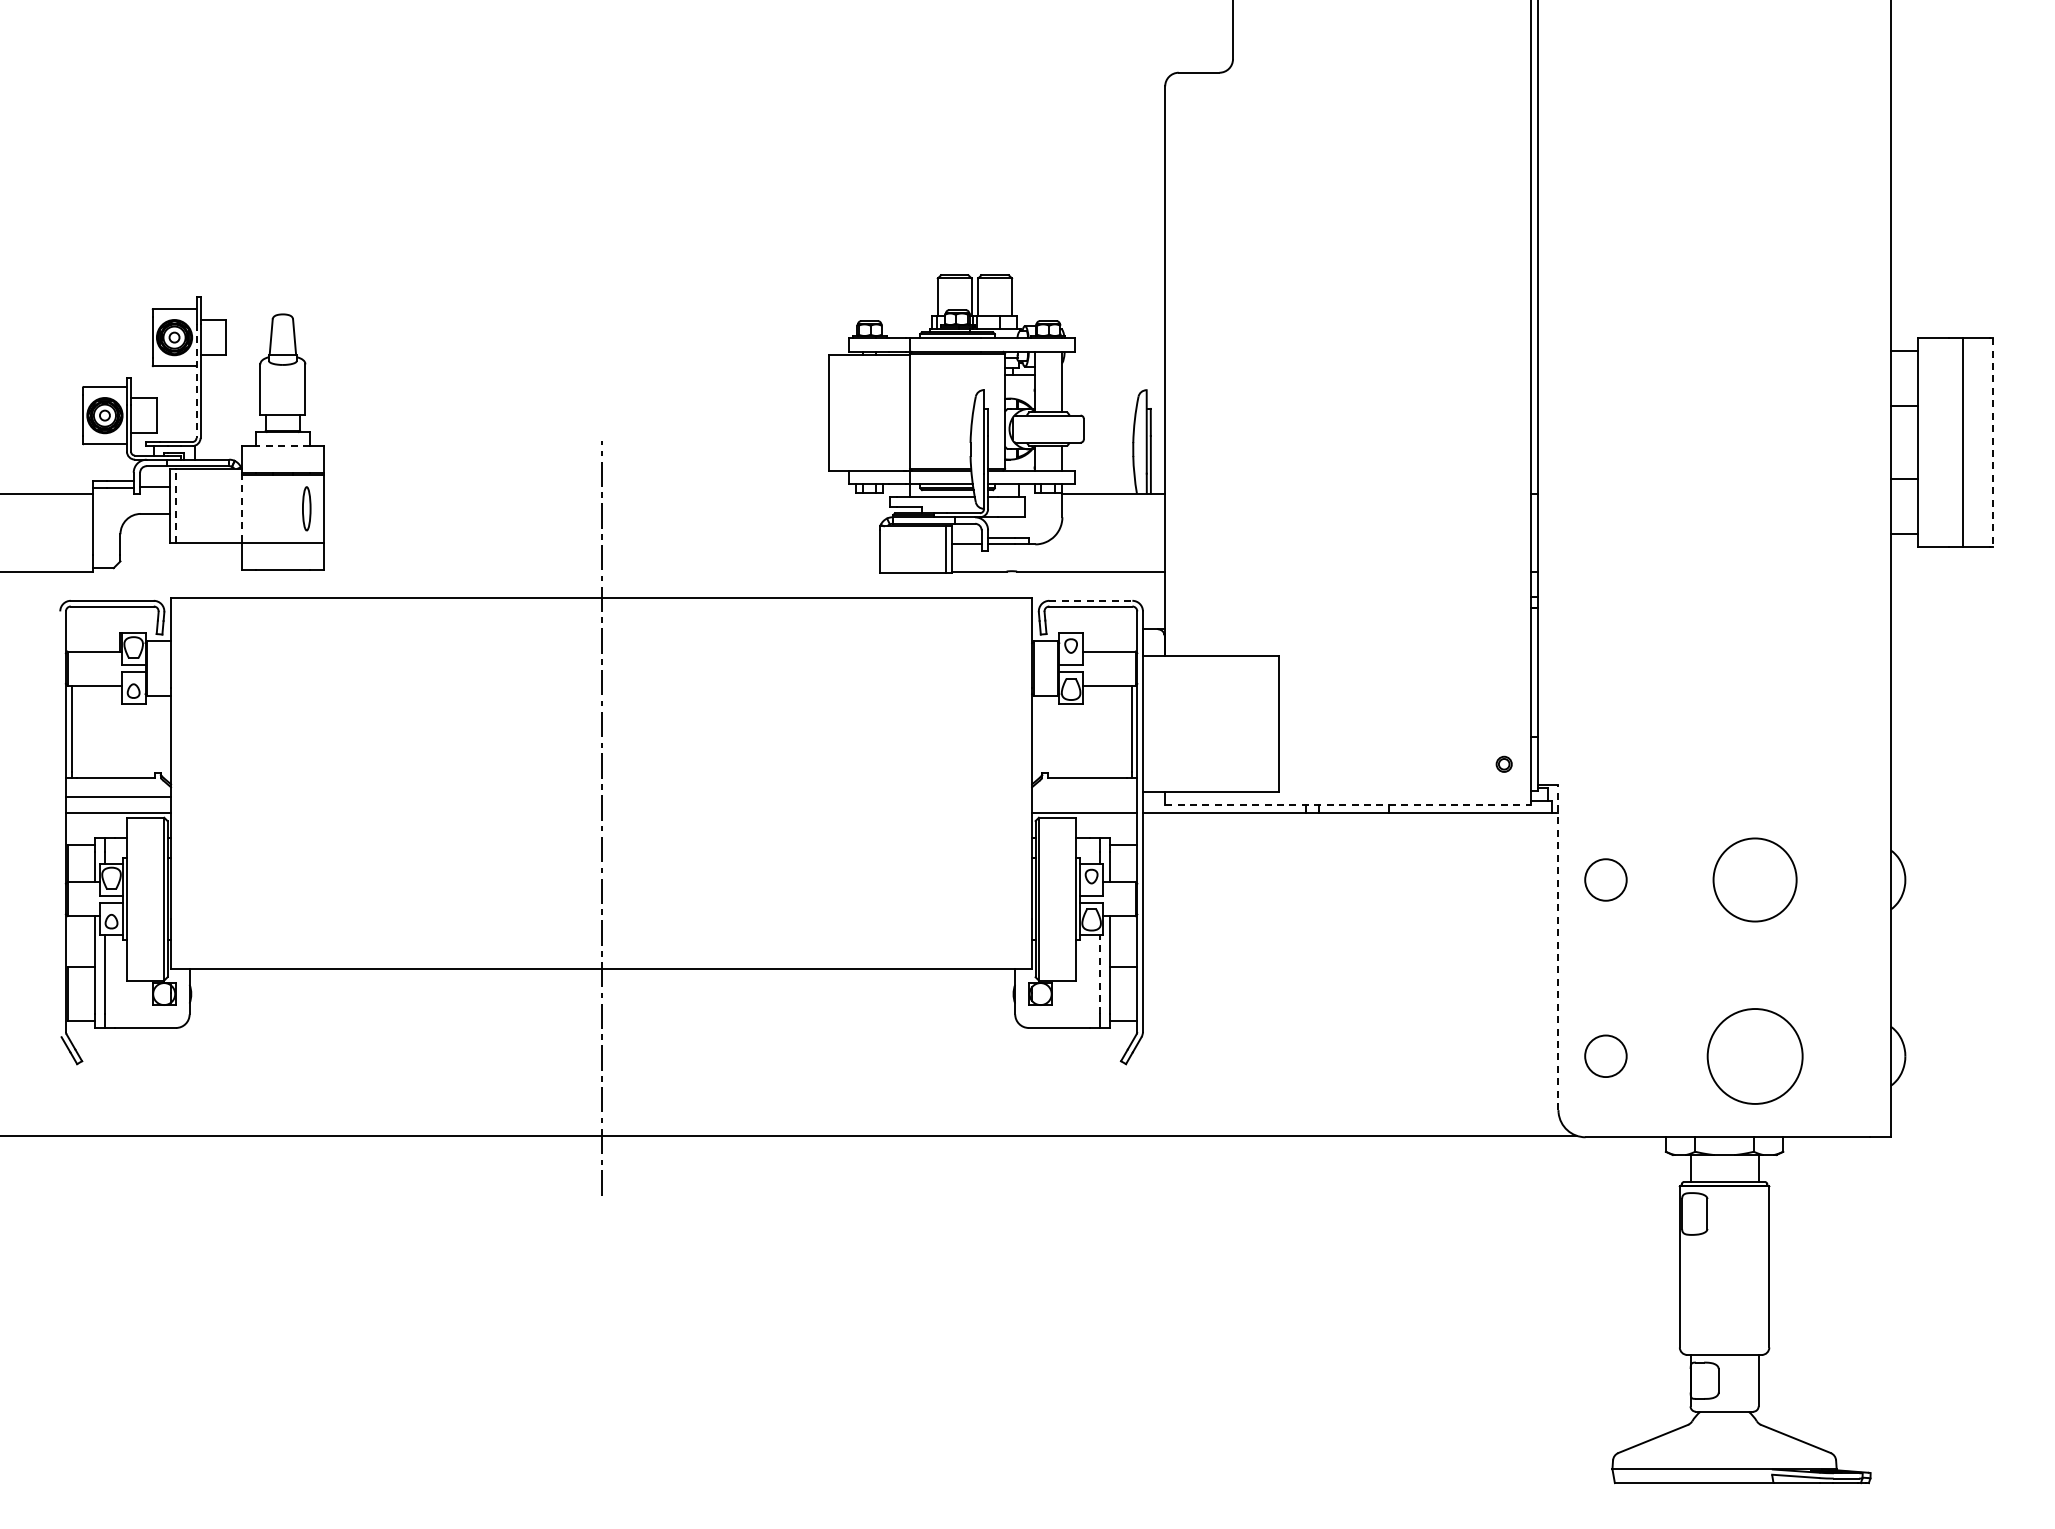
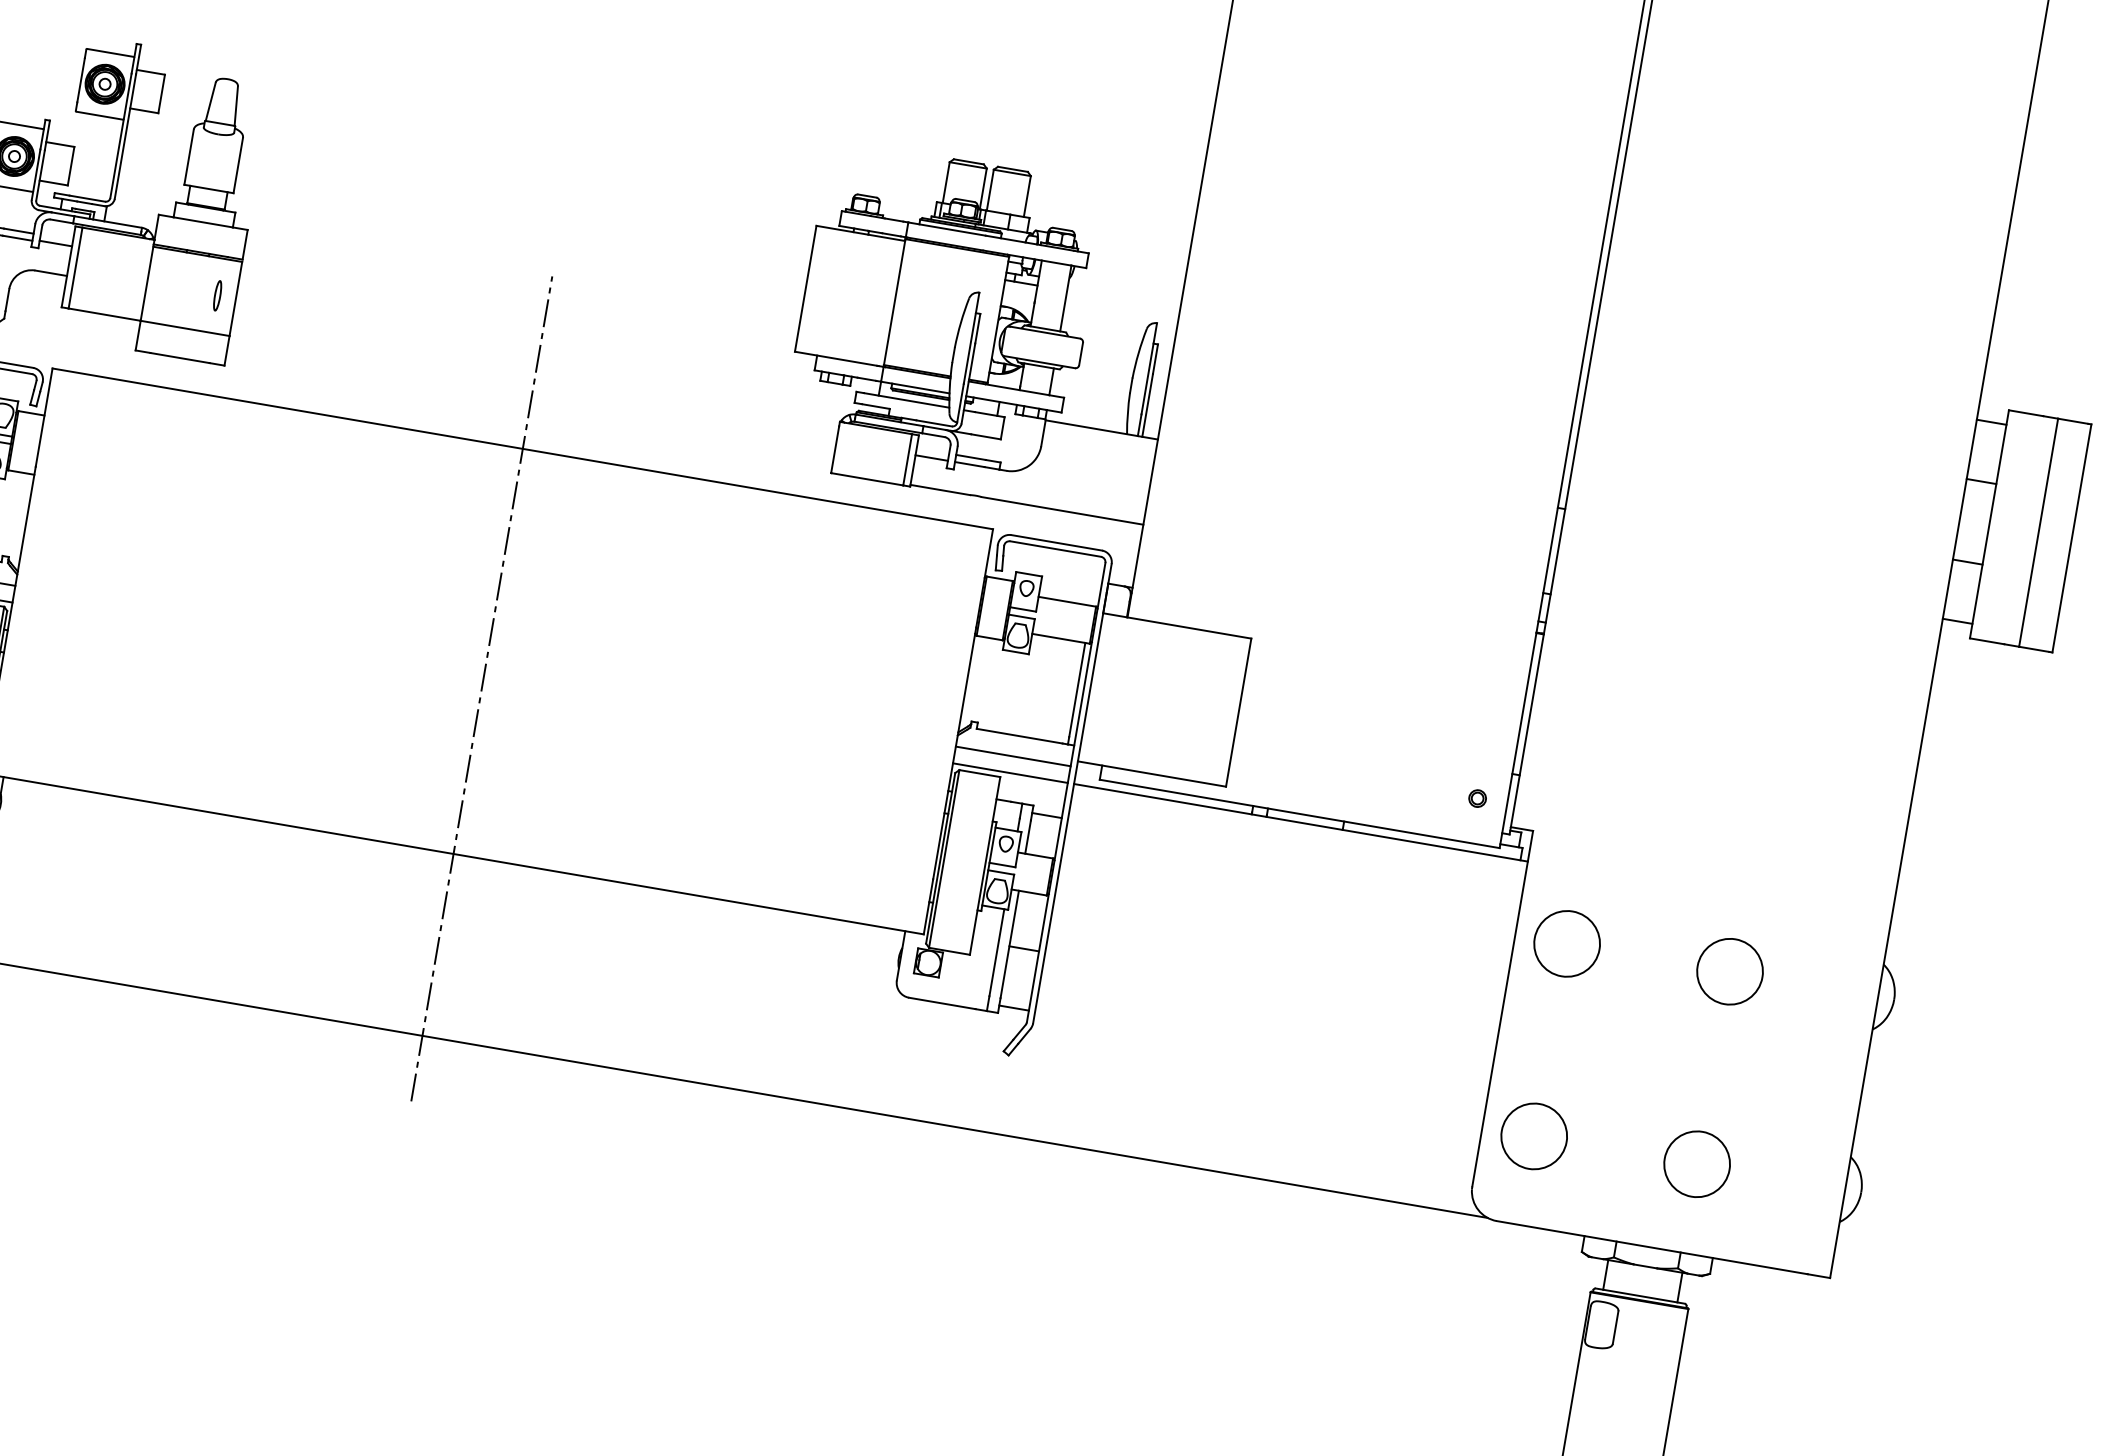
line: (196, 381) -> (120, 136), dashed -> solid
line: (1993, 443) -> (2071, 539), dashed -> solid
line: (282, 445) -> (202, 222), dashed -> solid
line: (176, 505) -> (75, 268), dashed -> solid
line: (242, 507) -> (147, 282), dashed -> solid
part: (306, 508) -> (217, 295), size x0.62
line: (1091, 600) -> (1057, 542), dashed -> solid
line: (1084, 797) -> (1013, 756), added
line: (1348, 805) -> (1299, 814), dashed -> solid
circle: (1605, 879) -> (1566, 943), size x1.43
circle: (1754, 879) -> (1729, 971), size x0.71
line: (1558, 947) -> (1502, 1008), dashed -> solid
line: (1099, 974) -> (996, 952), dashed -> solid
circle: (1605, 1055) -> (1533, 1135), size x1.43
circle: (1754, 1055) -> (1696, 1163), size x0.62

